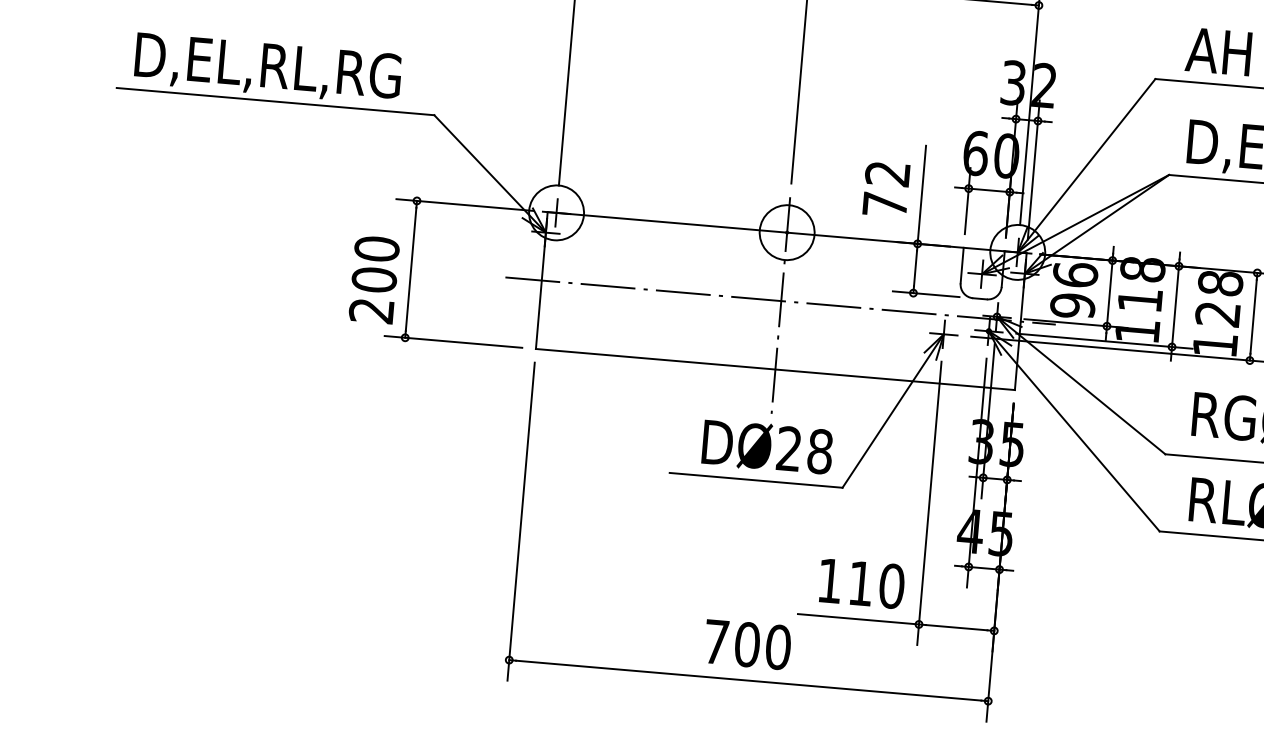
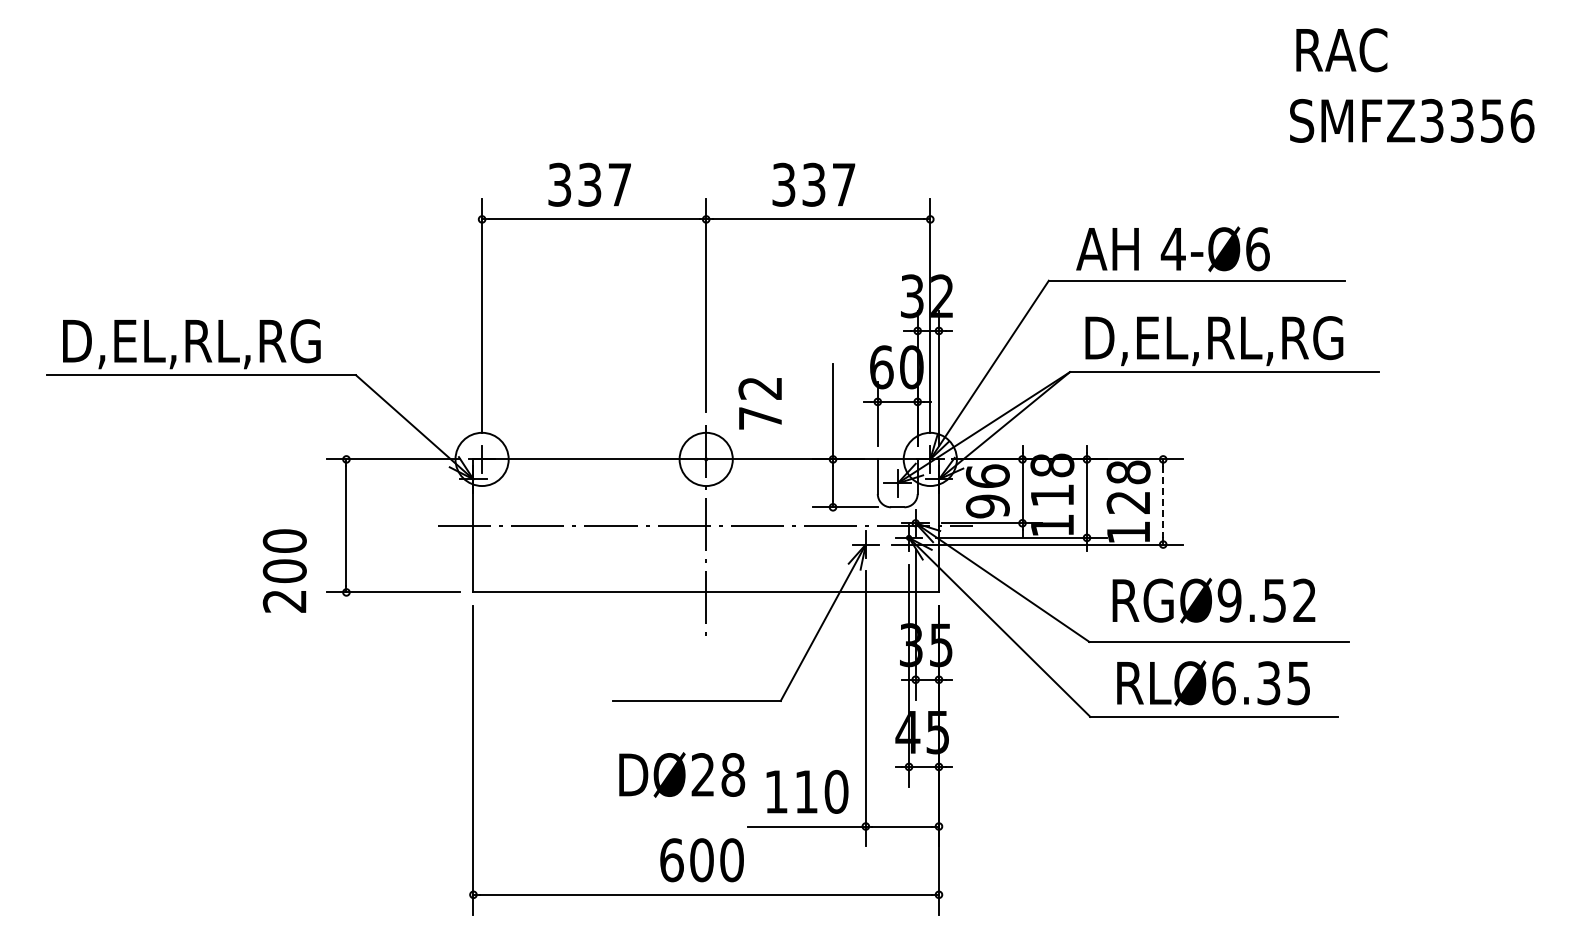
text: (885, 189) -> (759, 403), moved
text: (374, 279) -> (284, 570), moved
line: (1253, 316) -> (1163, 501), solid -> dashed
text: (768, 446) -> (682, 774), moved
text: (716, 642) -> (671, 860), 700 -> 600

